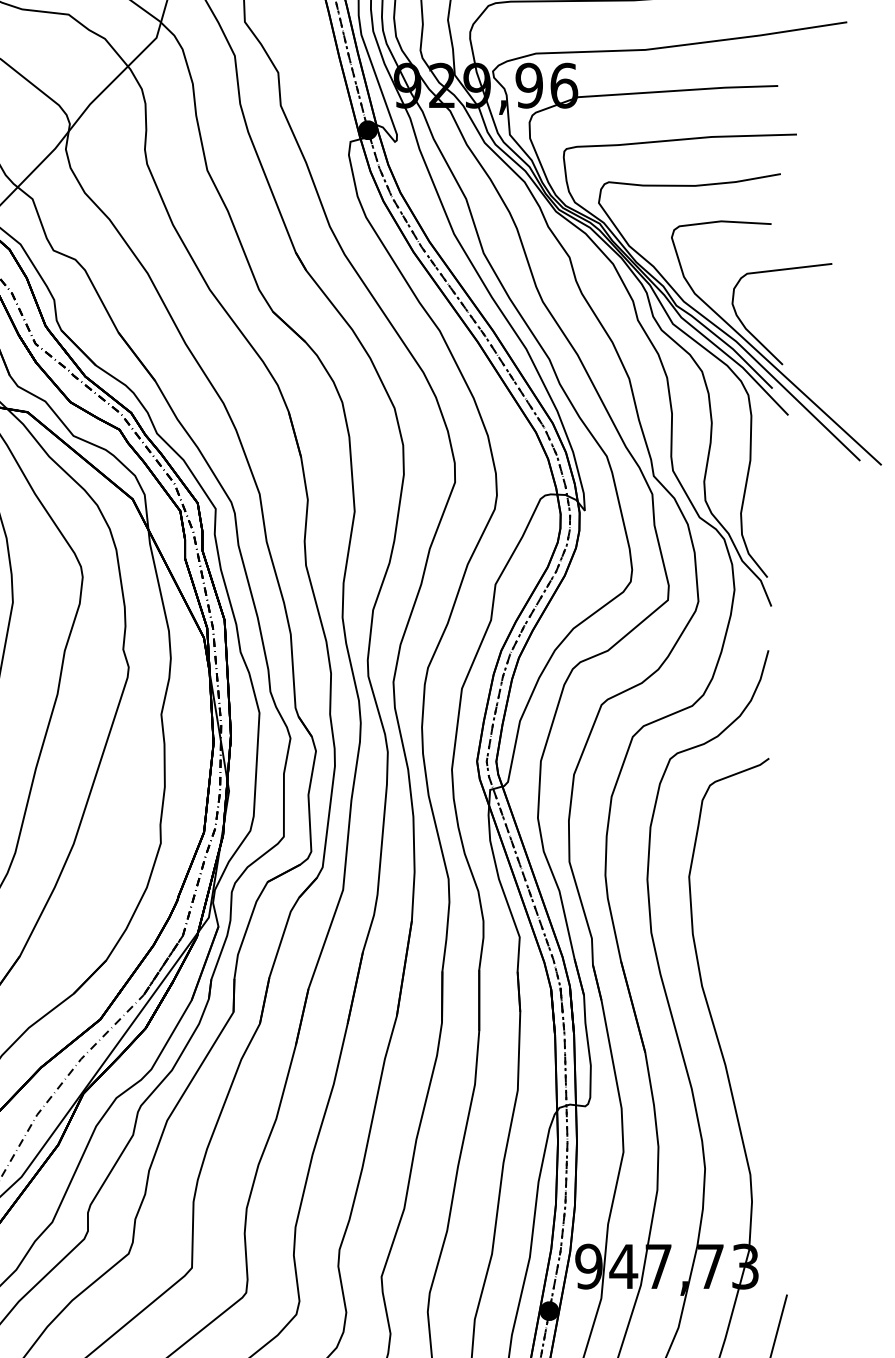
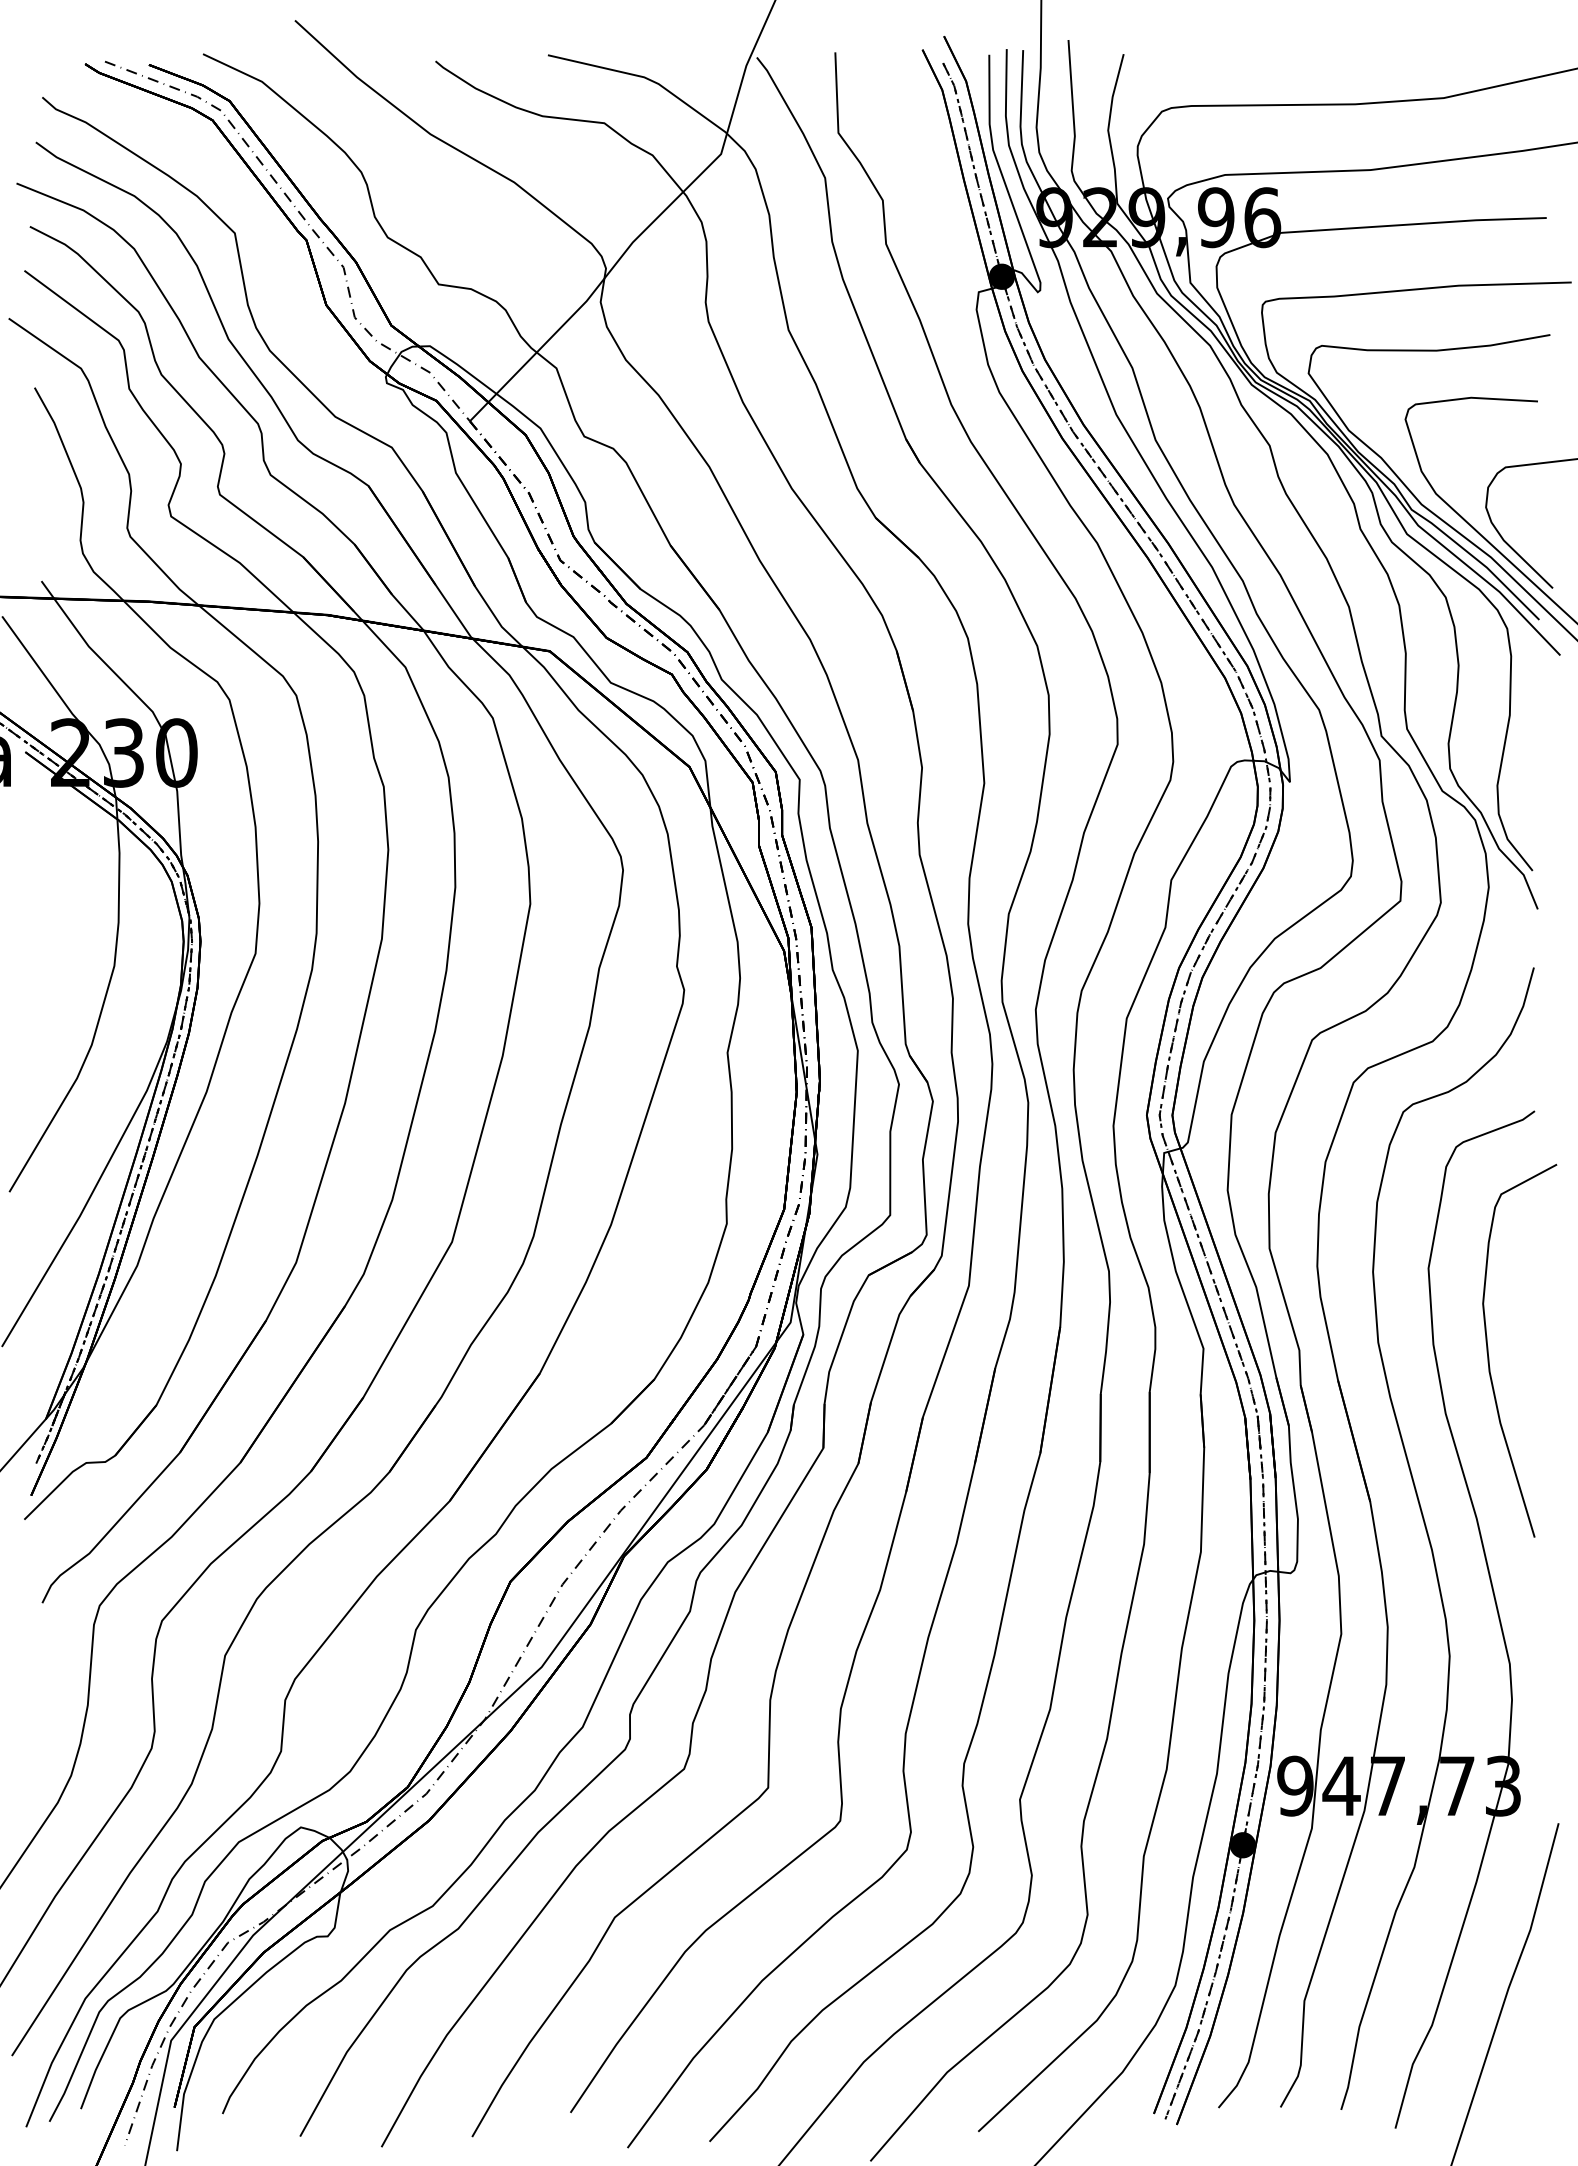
curve: (735, 943) -> (1489, 1357), added

